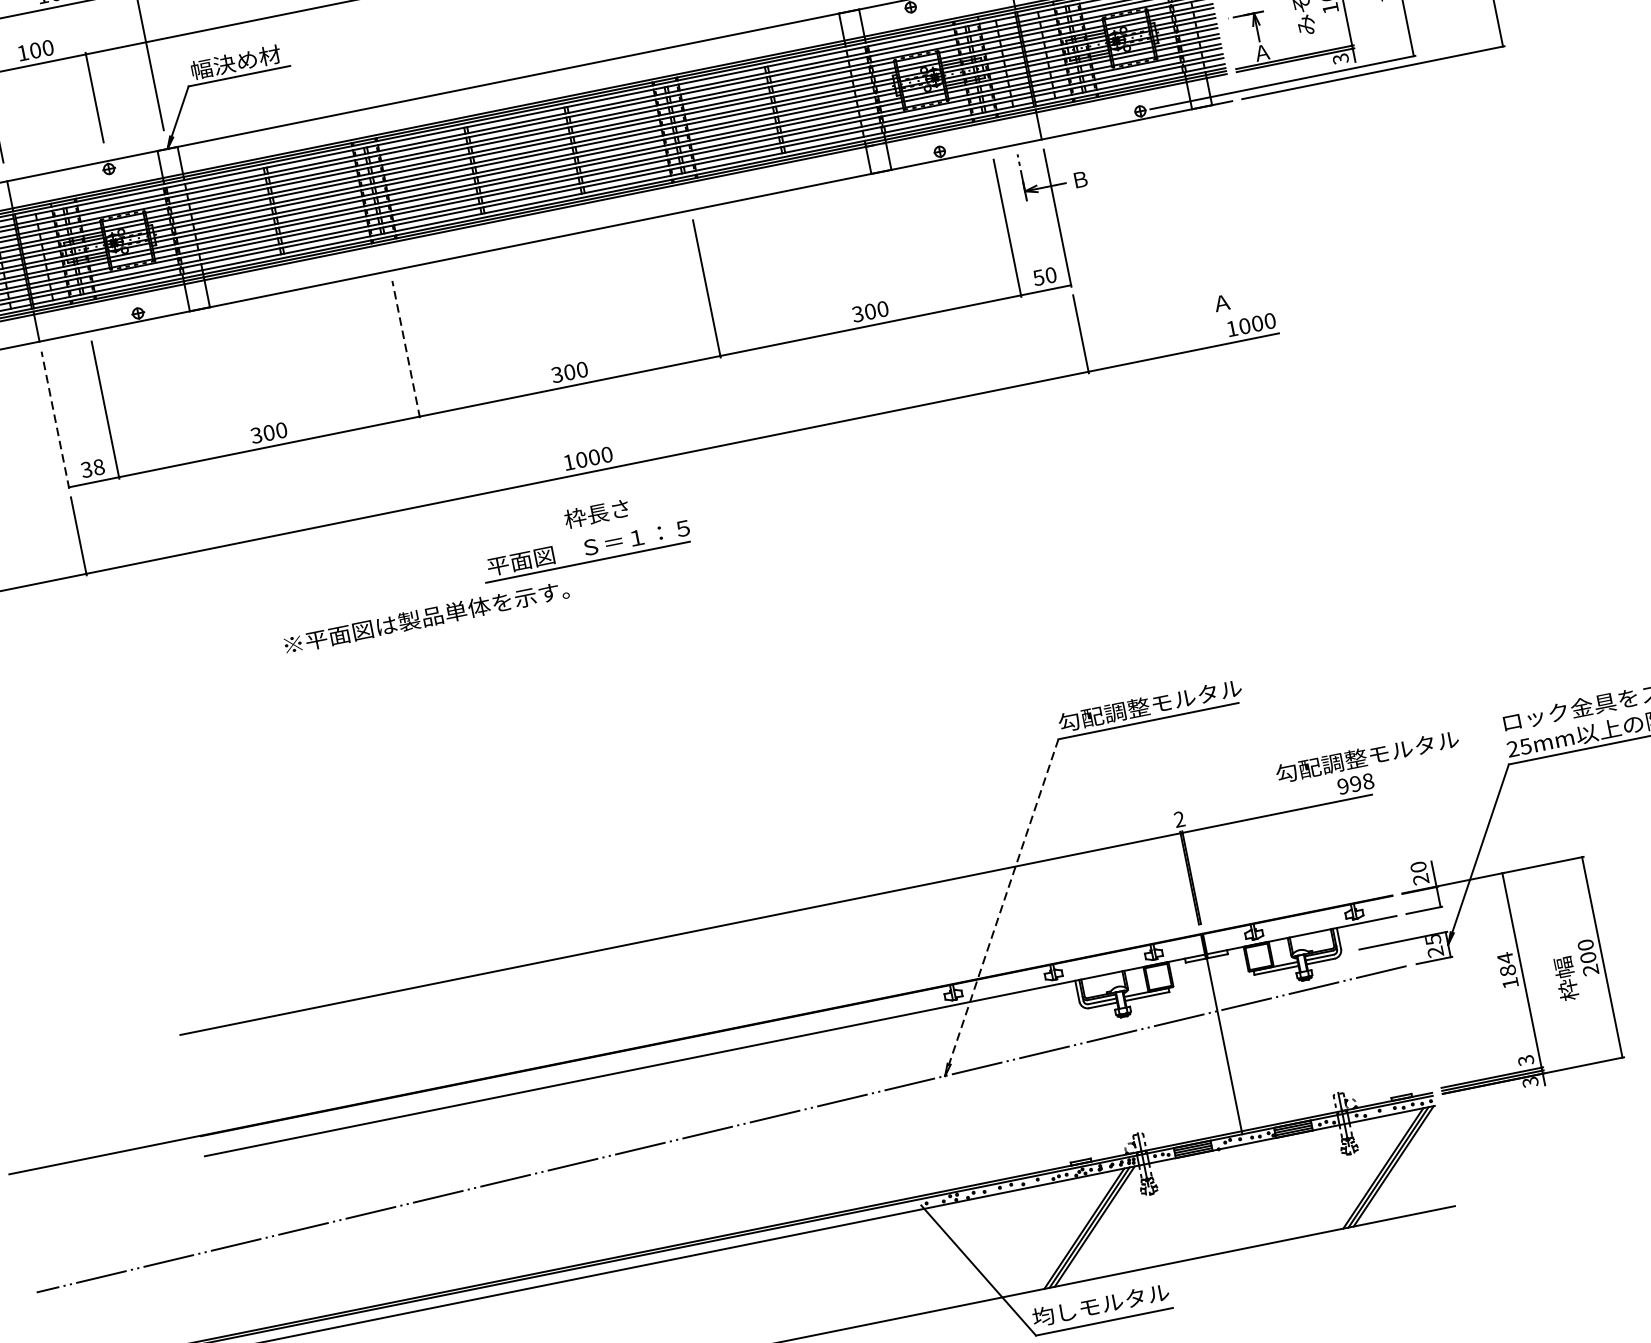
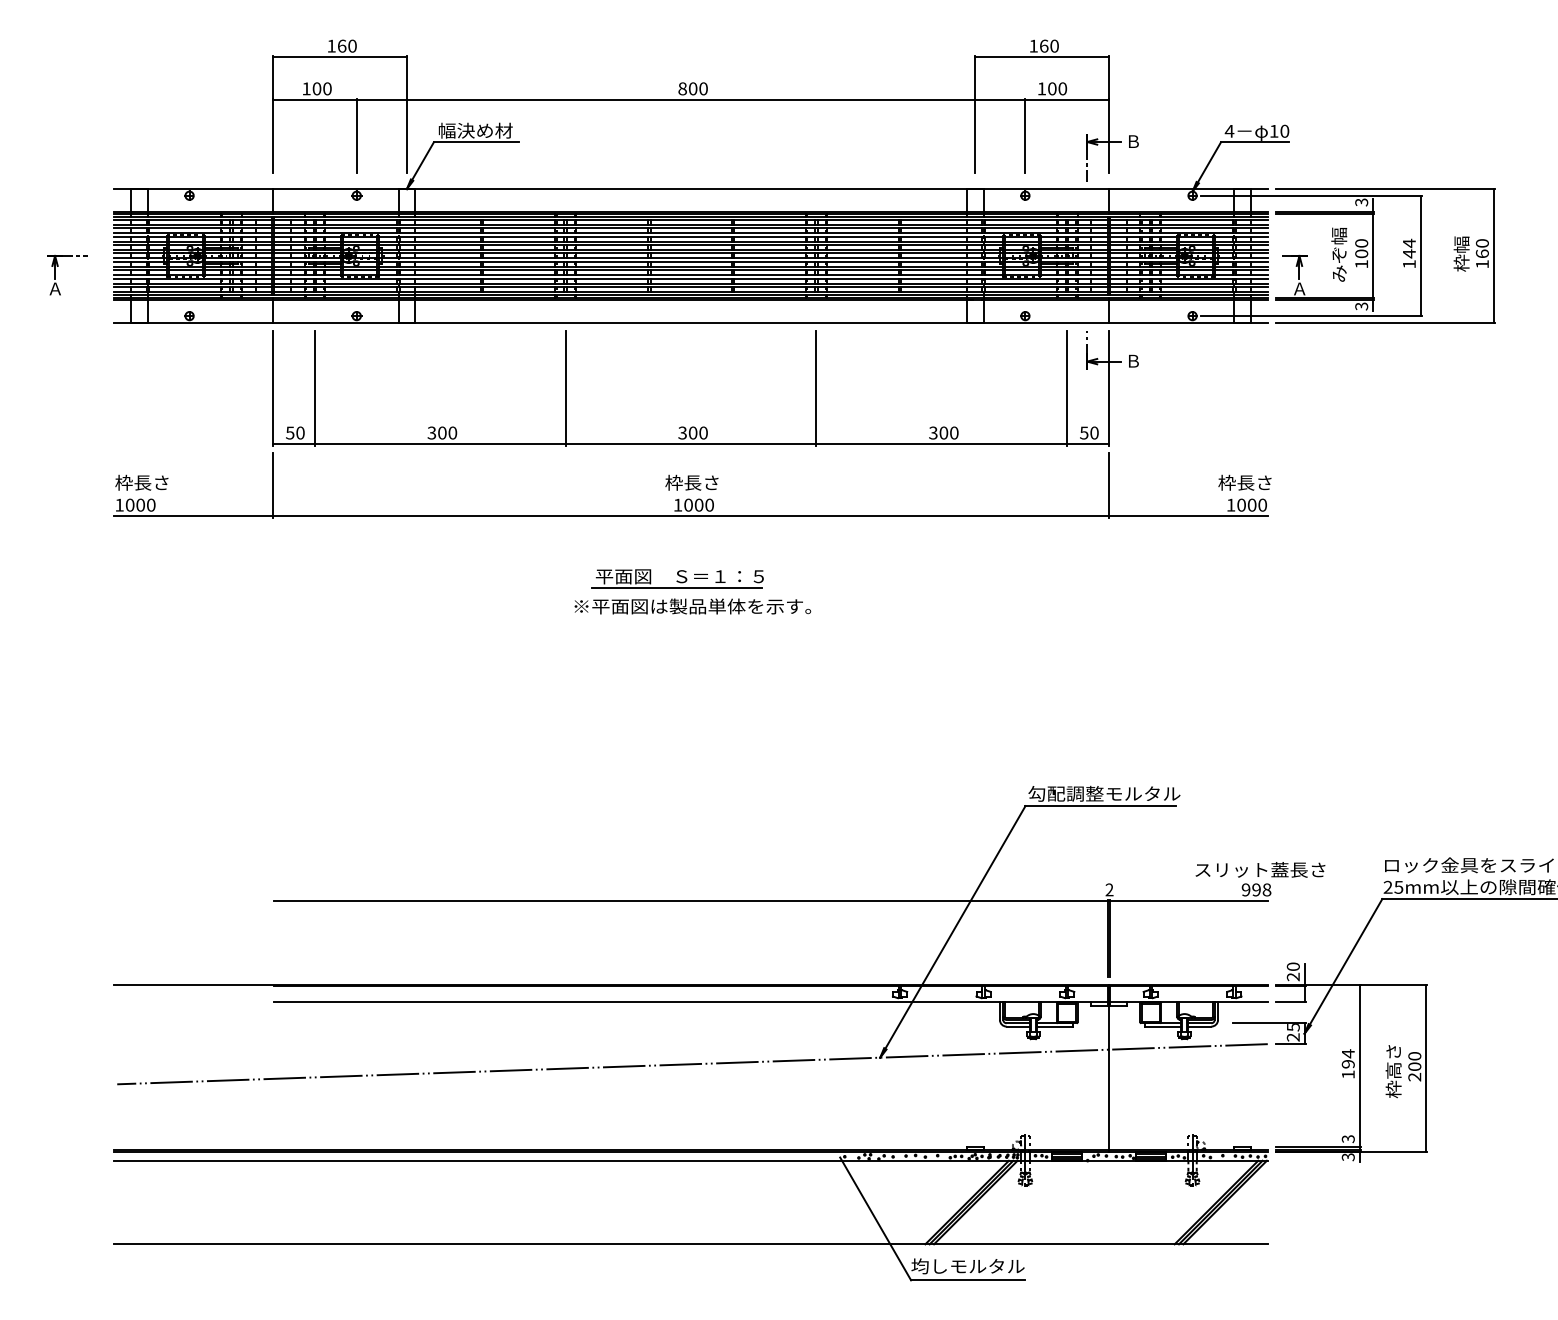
text: (1242, 298) -> (1244, 482), Ａ -> 枠長さ
line: (405, 348) -> (565, 387), dashed -> solid
line: (55, 419) -> (273, 387), dashed -> solid
text: (92, 467) -> (295, 432), 38 -> 50
text: (596, 513) -> (691, 482), moved
text: (426, 617) -> (692, 606), moved
text: (1367, 756) -> (1270, 869), 勾配調整モルタル -> スリット蓋長さ
line: (1001, 908) -> (952, 932), dashed -> solid
text: (1561, 956) -> (1393, 1061), 枠幅 -> 枠高さ
text: (1506, 970) -> (1347, 1063), 184 -> 194

